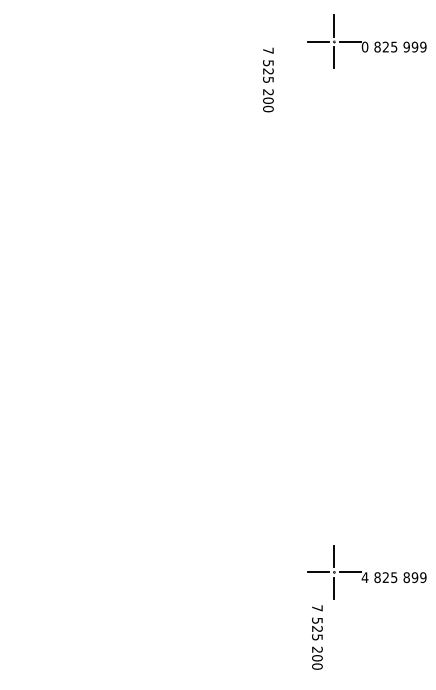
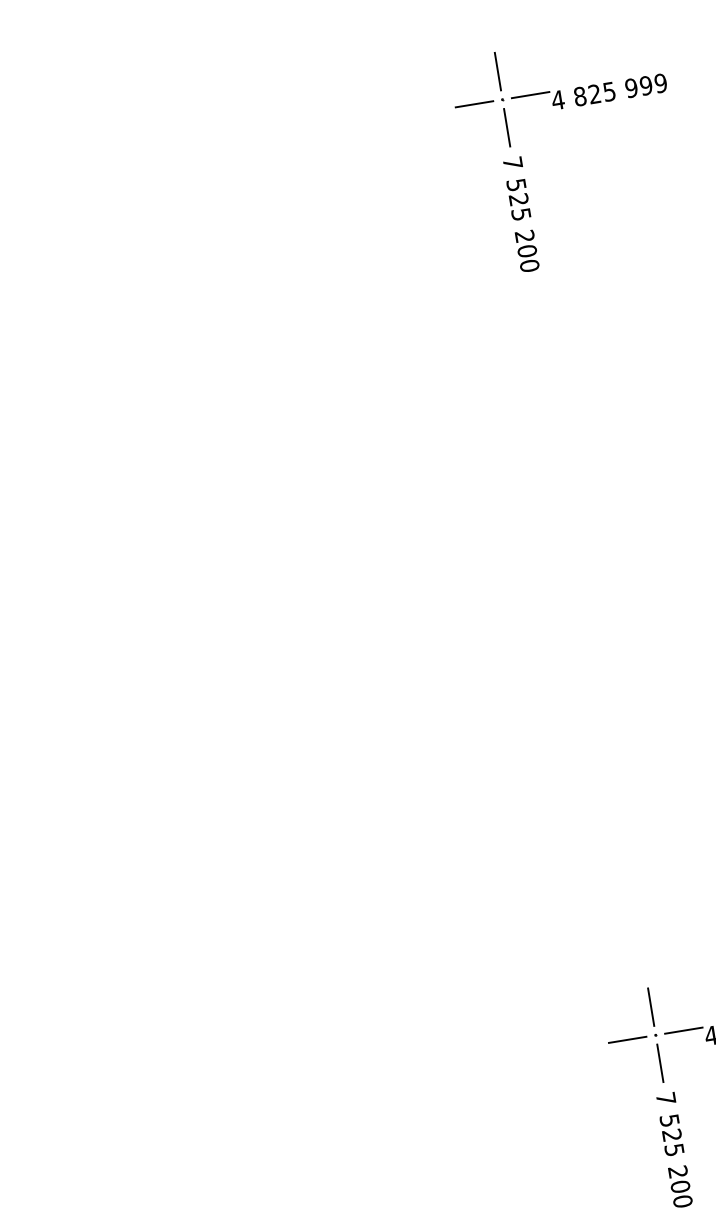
text: (364, 46) -> (556, 99), 0 -> 4
text: (268, 79) -> (521, 213), moved
text: (317, 637) -> (674, 1150), moved

